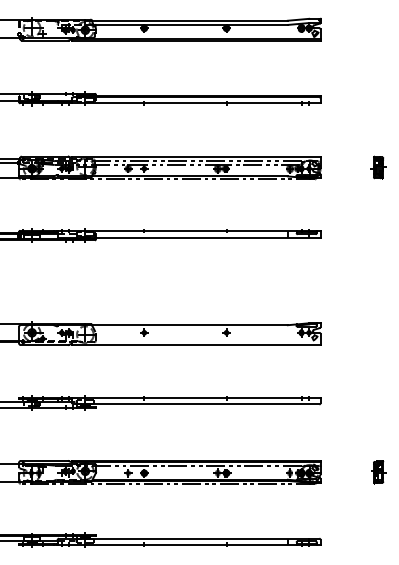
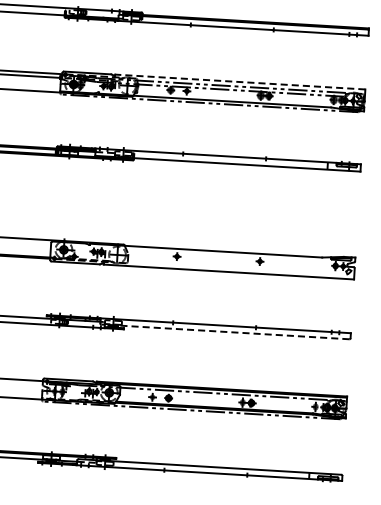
line: (196, 156) -> (240, 81), solid -> dashed
line: (196, 404) -> (225, 332), solid -> dashed

